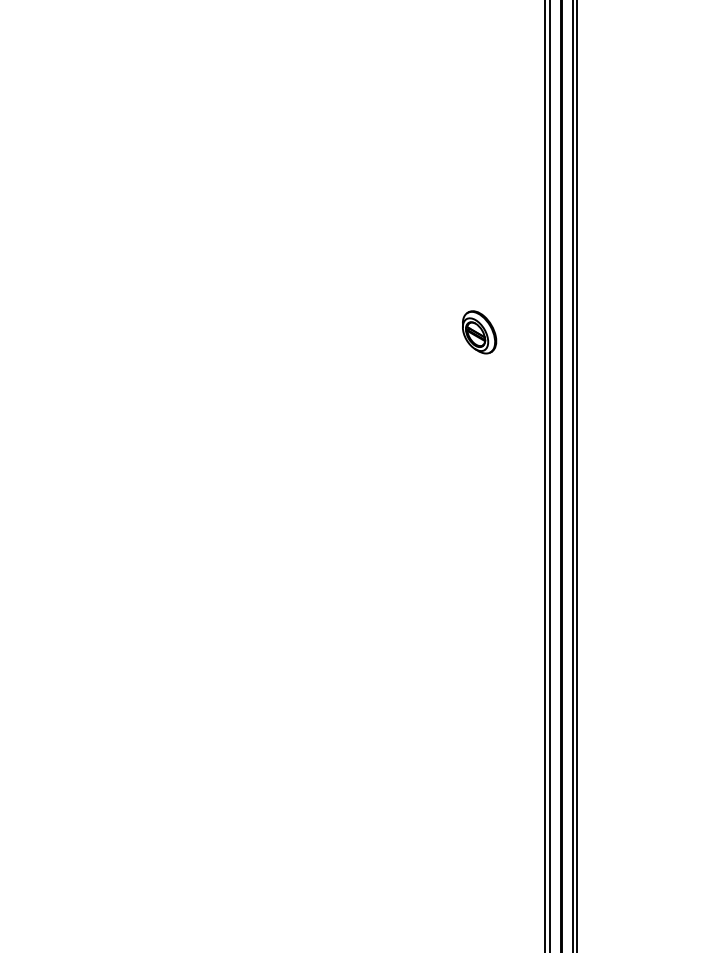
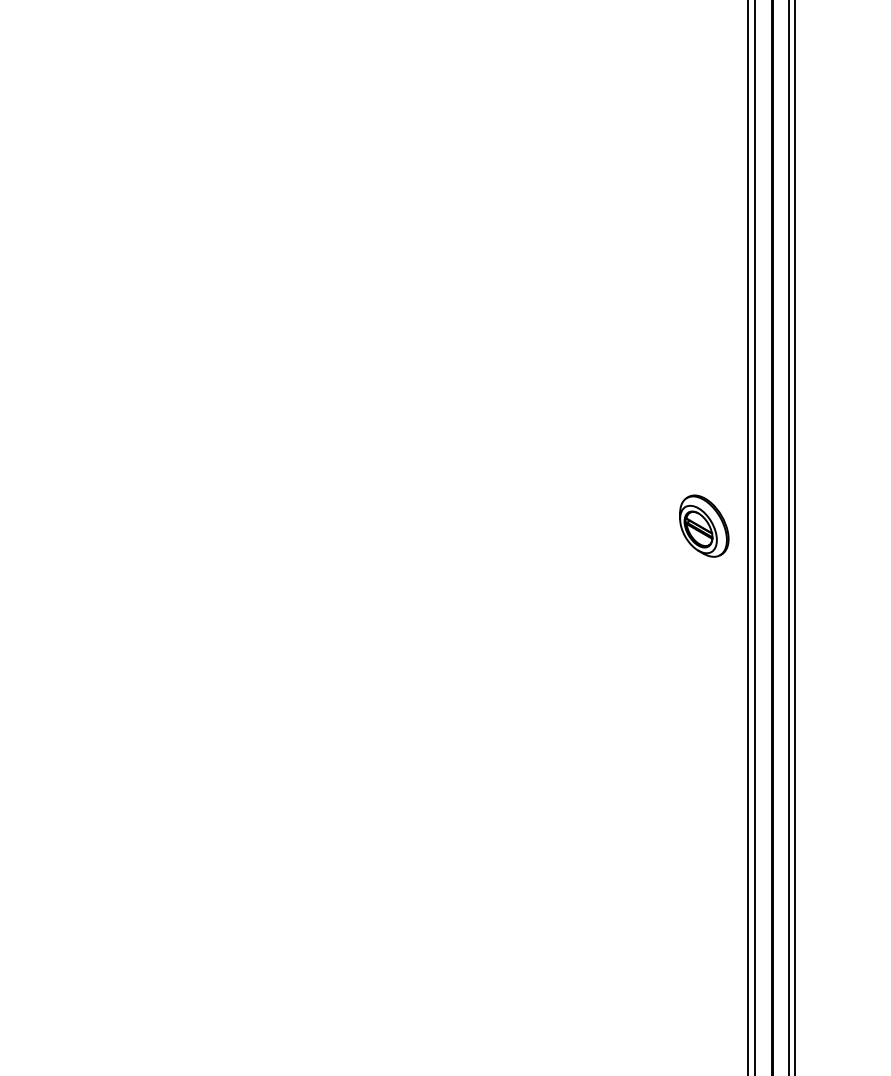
part: (479, 332) -> (704, 526), moved

